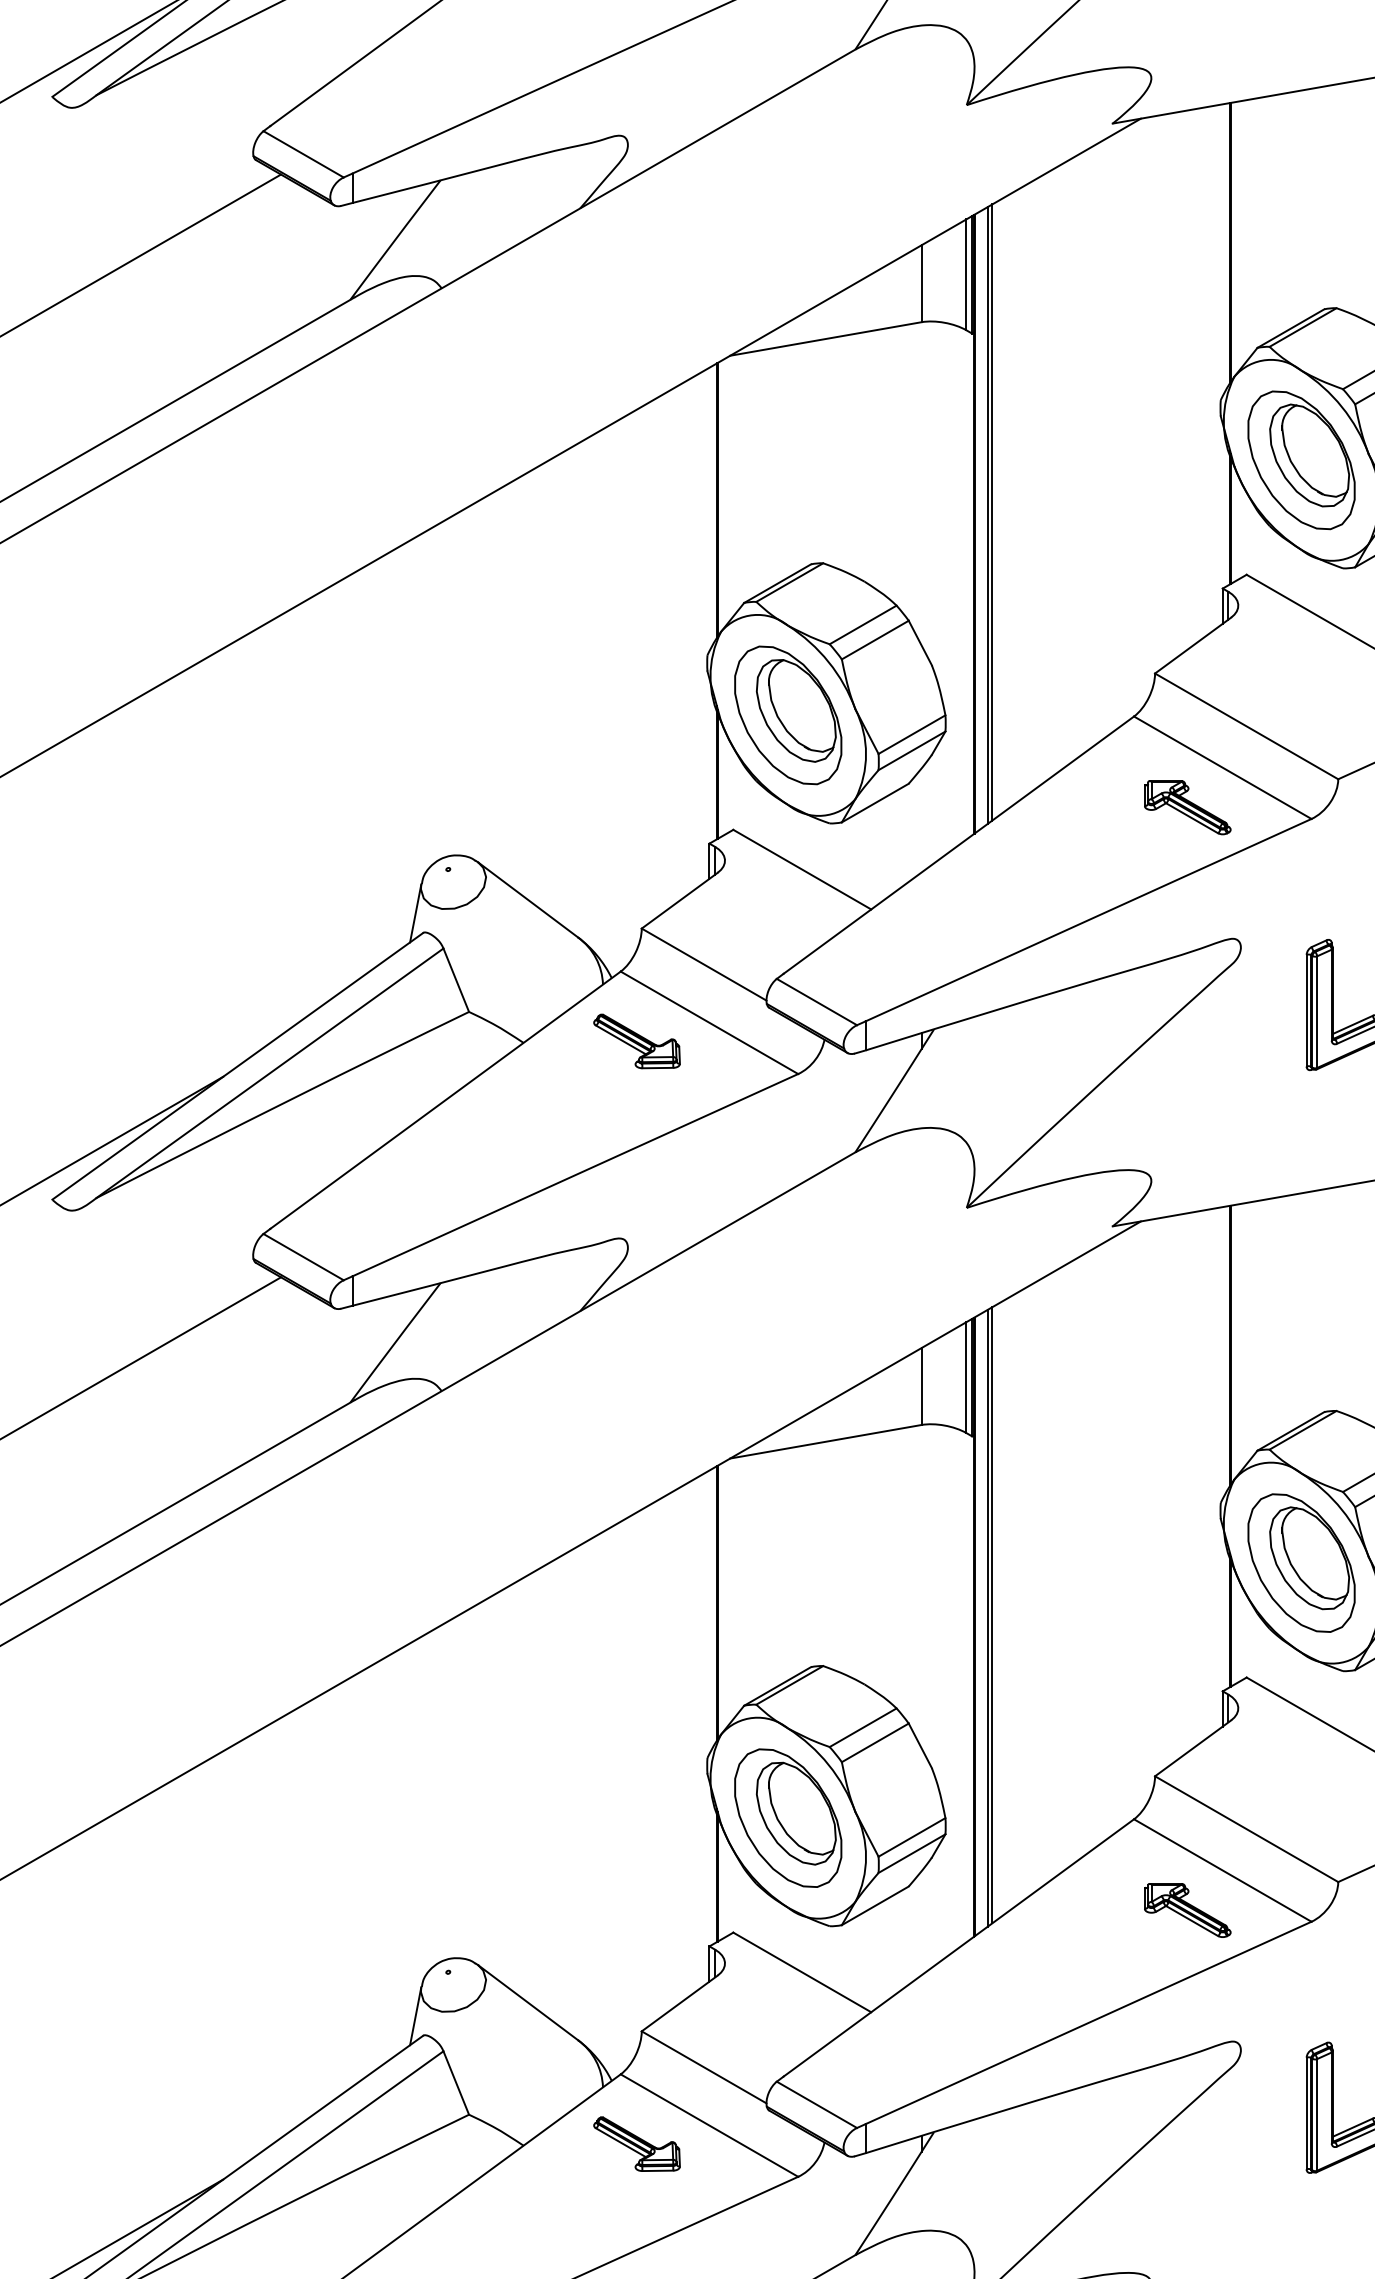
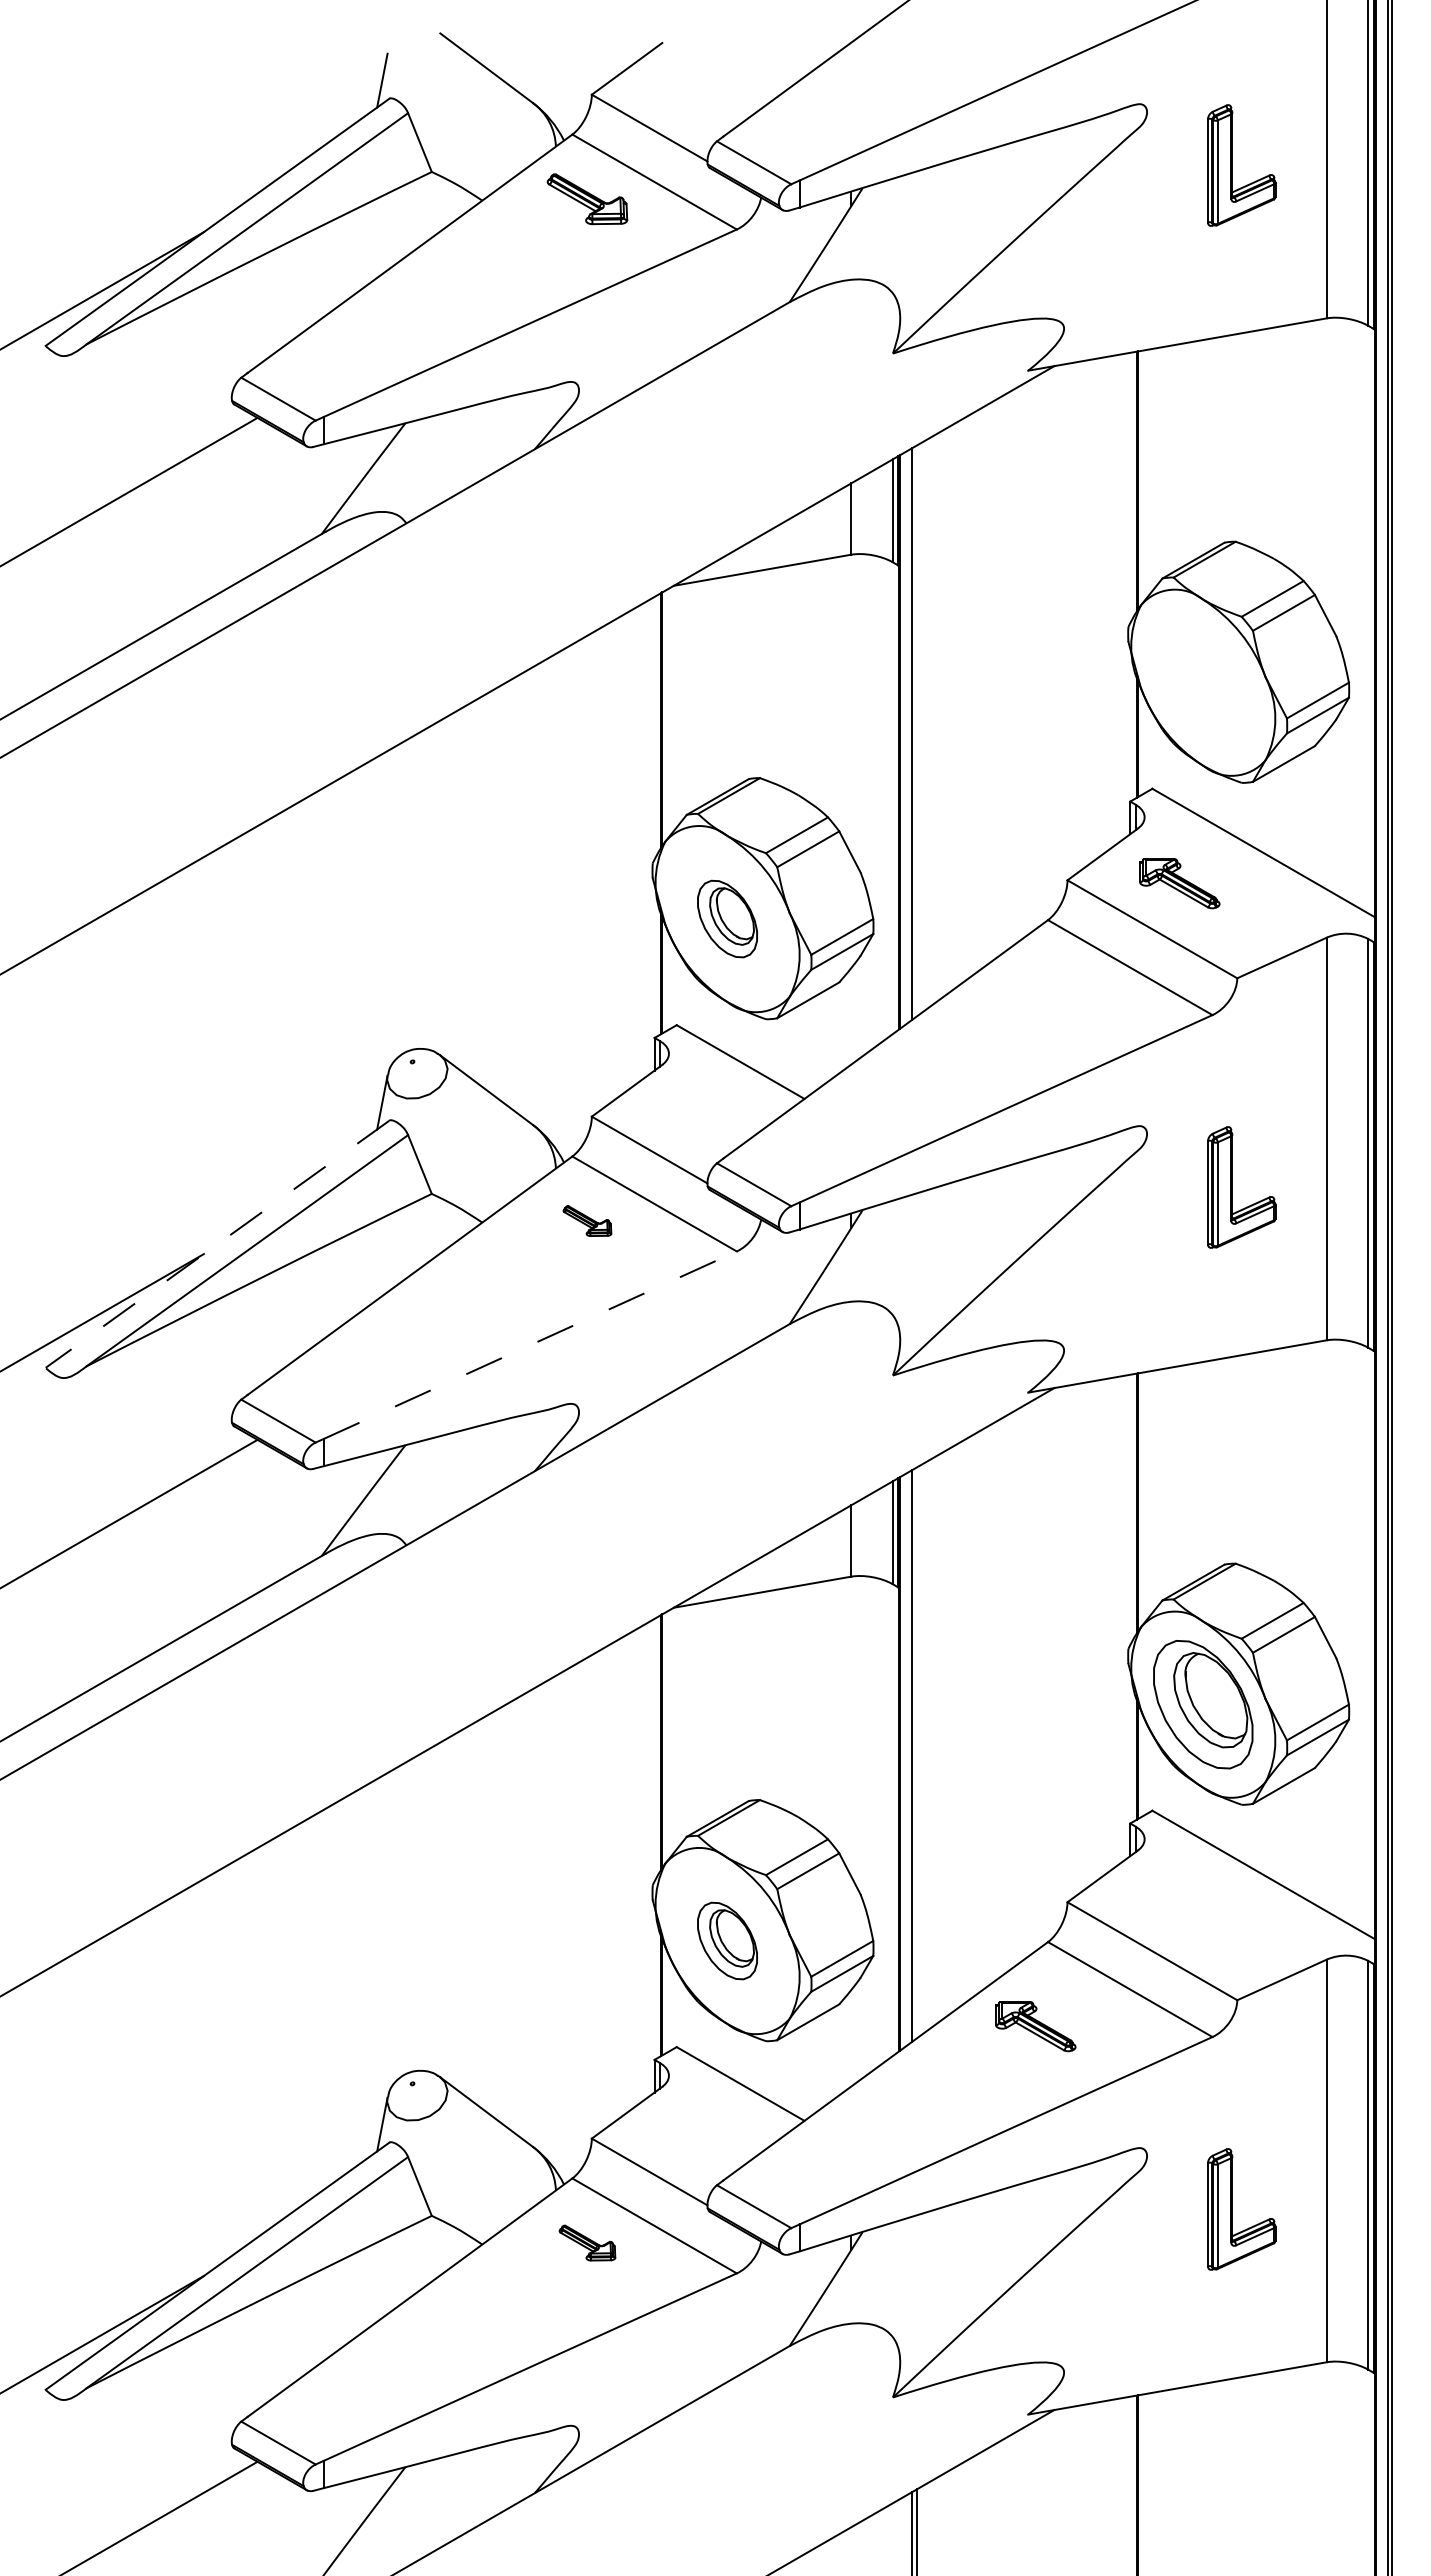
part: (1301, 460) -> (1203, 682), removed
line: (992, 511) -> (916, 730), removed
part: (788, 714) -> (727, 918), size x0.6
part: (1187, 807) -> (1179, 883), moved
part: (637, 1040) -> (587, 1220), size x0.6
line: (236, 1066) -> (216, 1244), solid -> dashed
line: (575, 1175) -> (530, 1345), solid -> dashed
line: (992, 1614) -> (916, 1752), removed
part: (788, 1817) -> (727, 1940), size x0.6
part: (1187, 1910) -> (1035, 2026), moved
part: (637, 2143) -> (587, 2242), size x0.7

